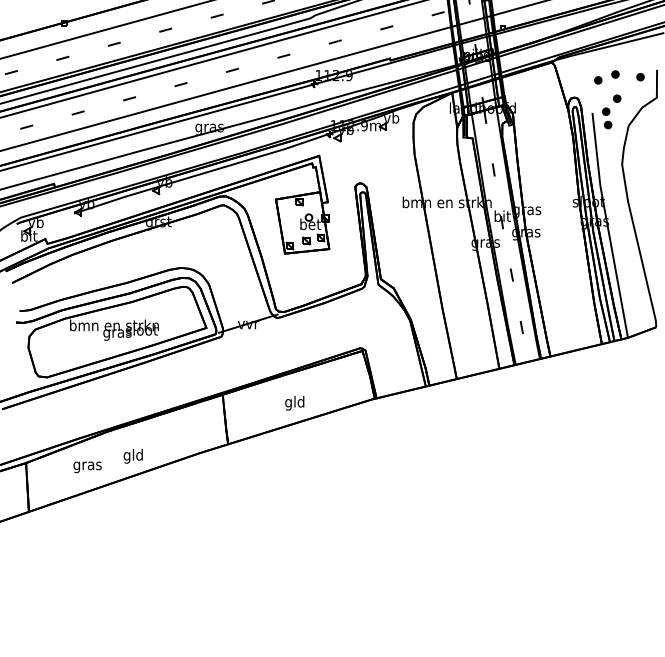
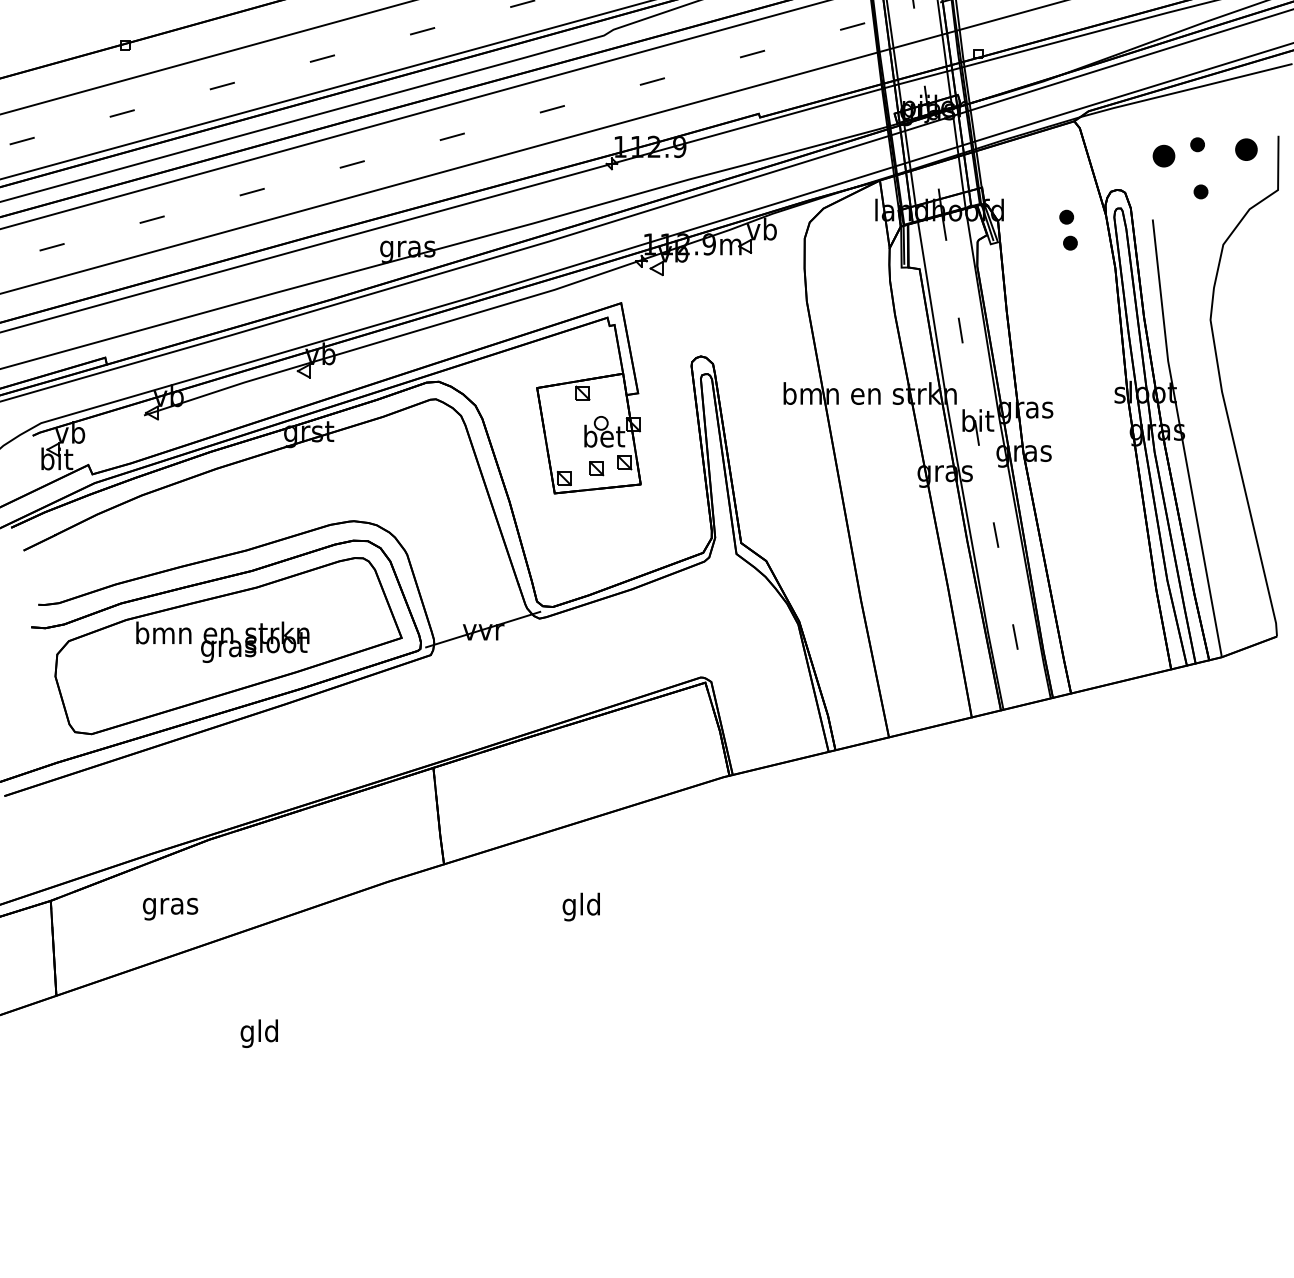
part: (640, 77) -> (1246, 150), size x1.6
part: (598, 80) -> (1164, 156), size x1.6
part: (607, 118) -> (1069, 230), moved
text: (294, 403) -> (580, 907), moved
text: (132, 456) -> (257, 1033), moved

